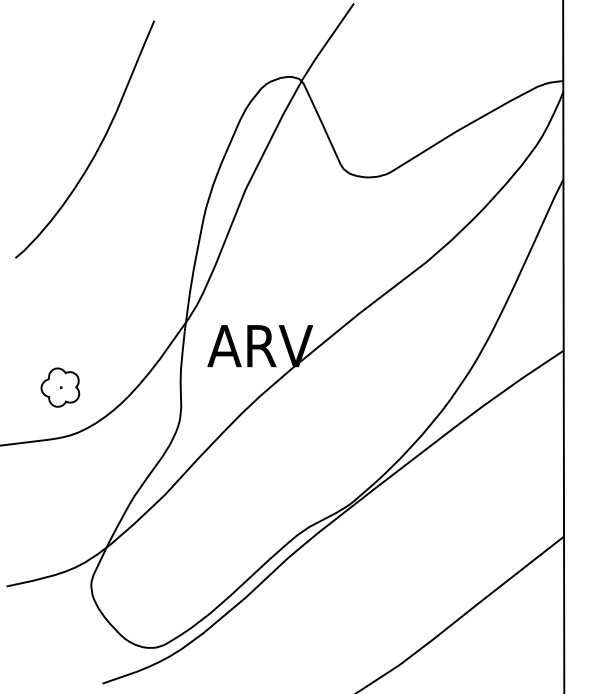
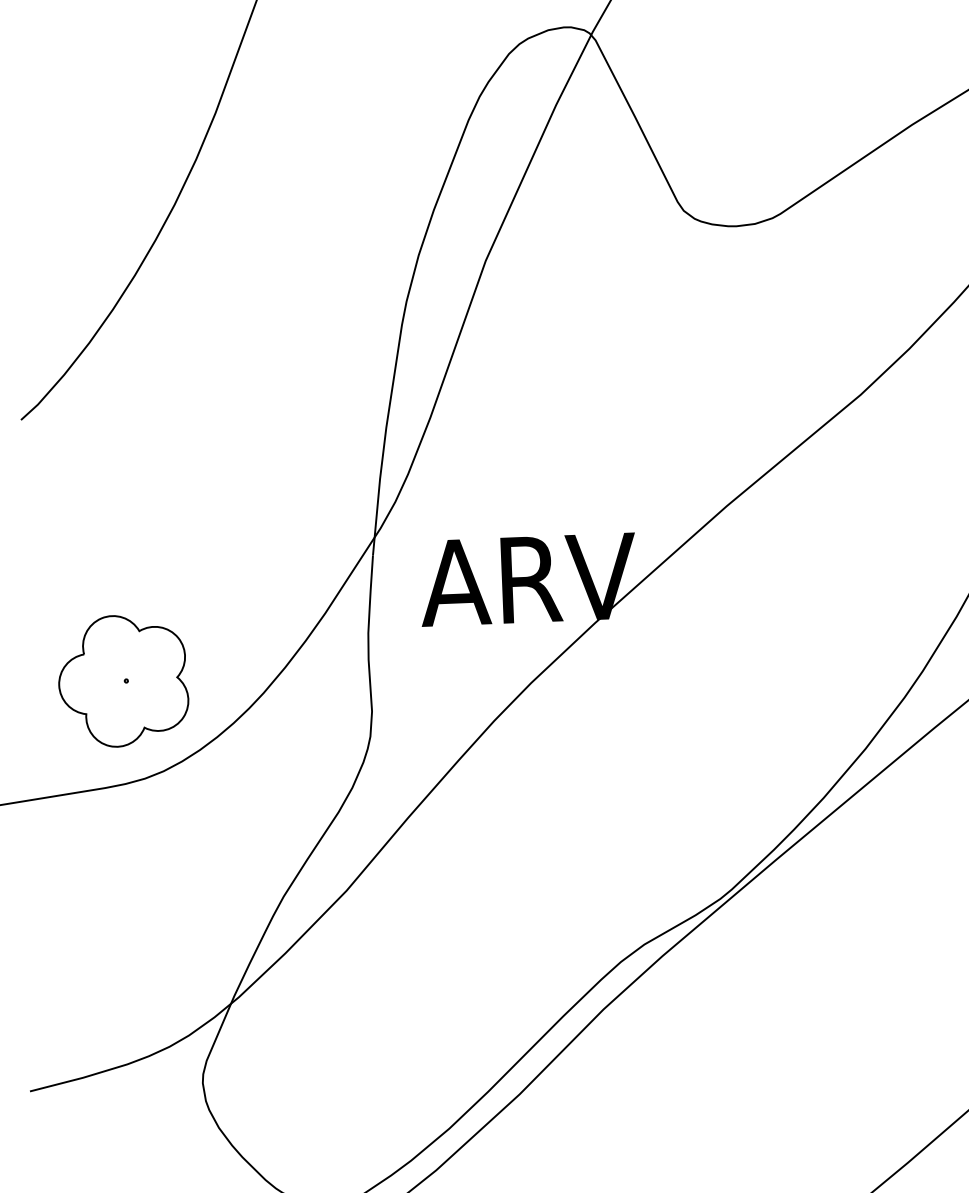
part: (60, 387) -> (123, 680), size x1.67

